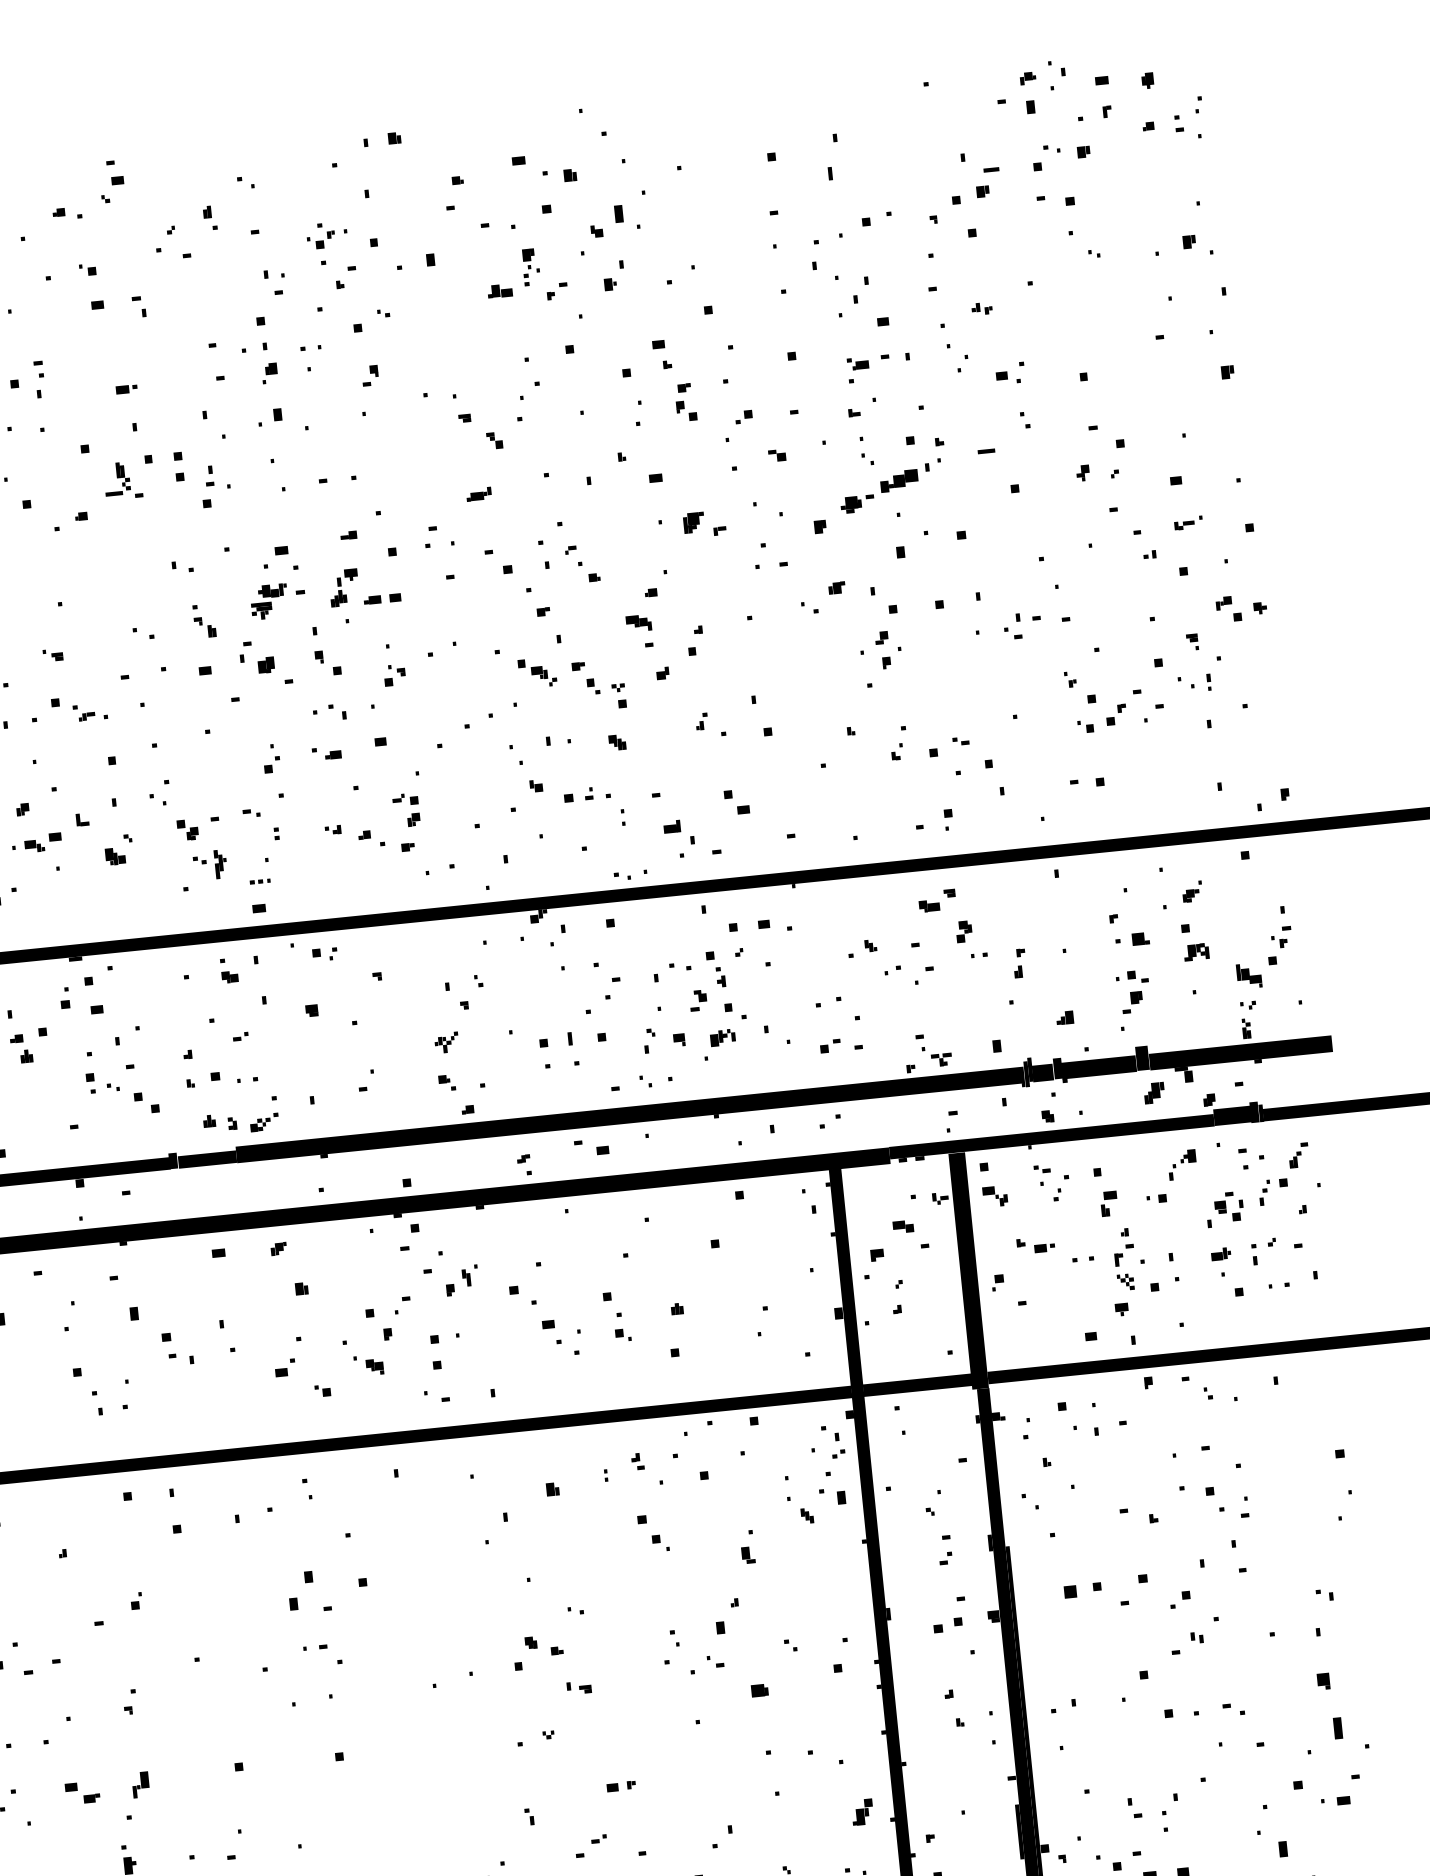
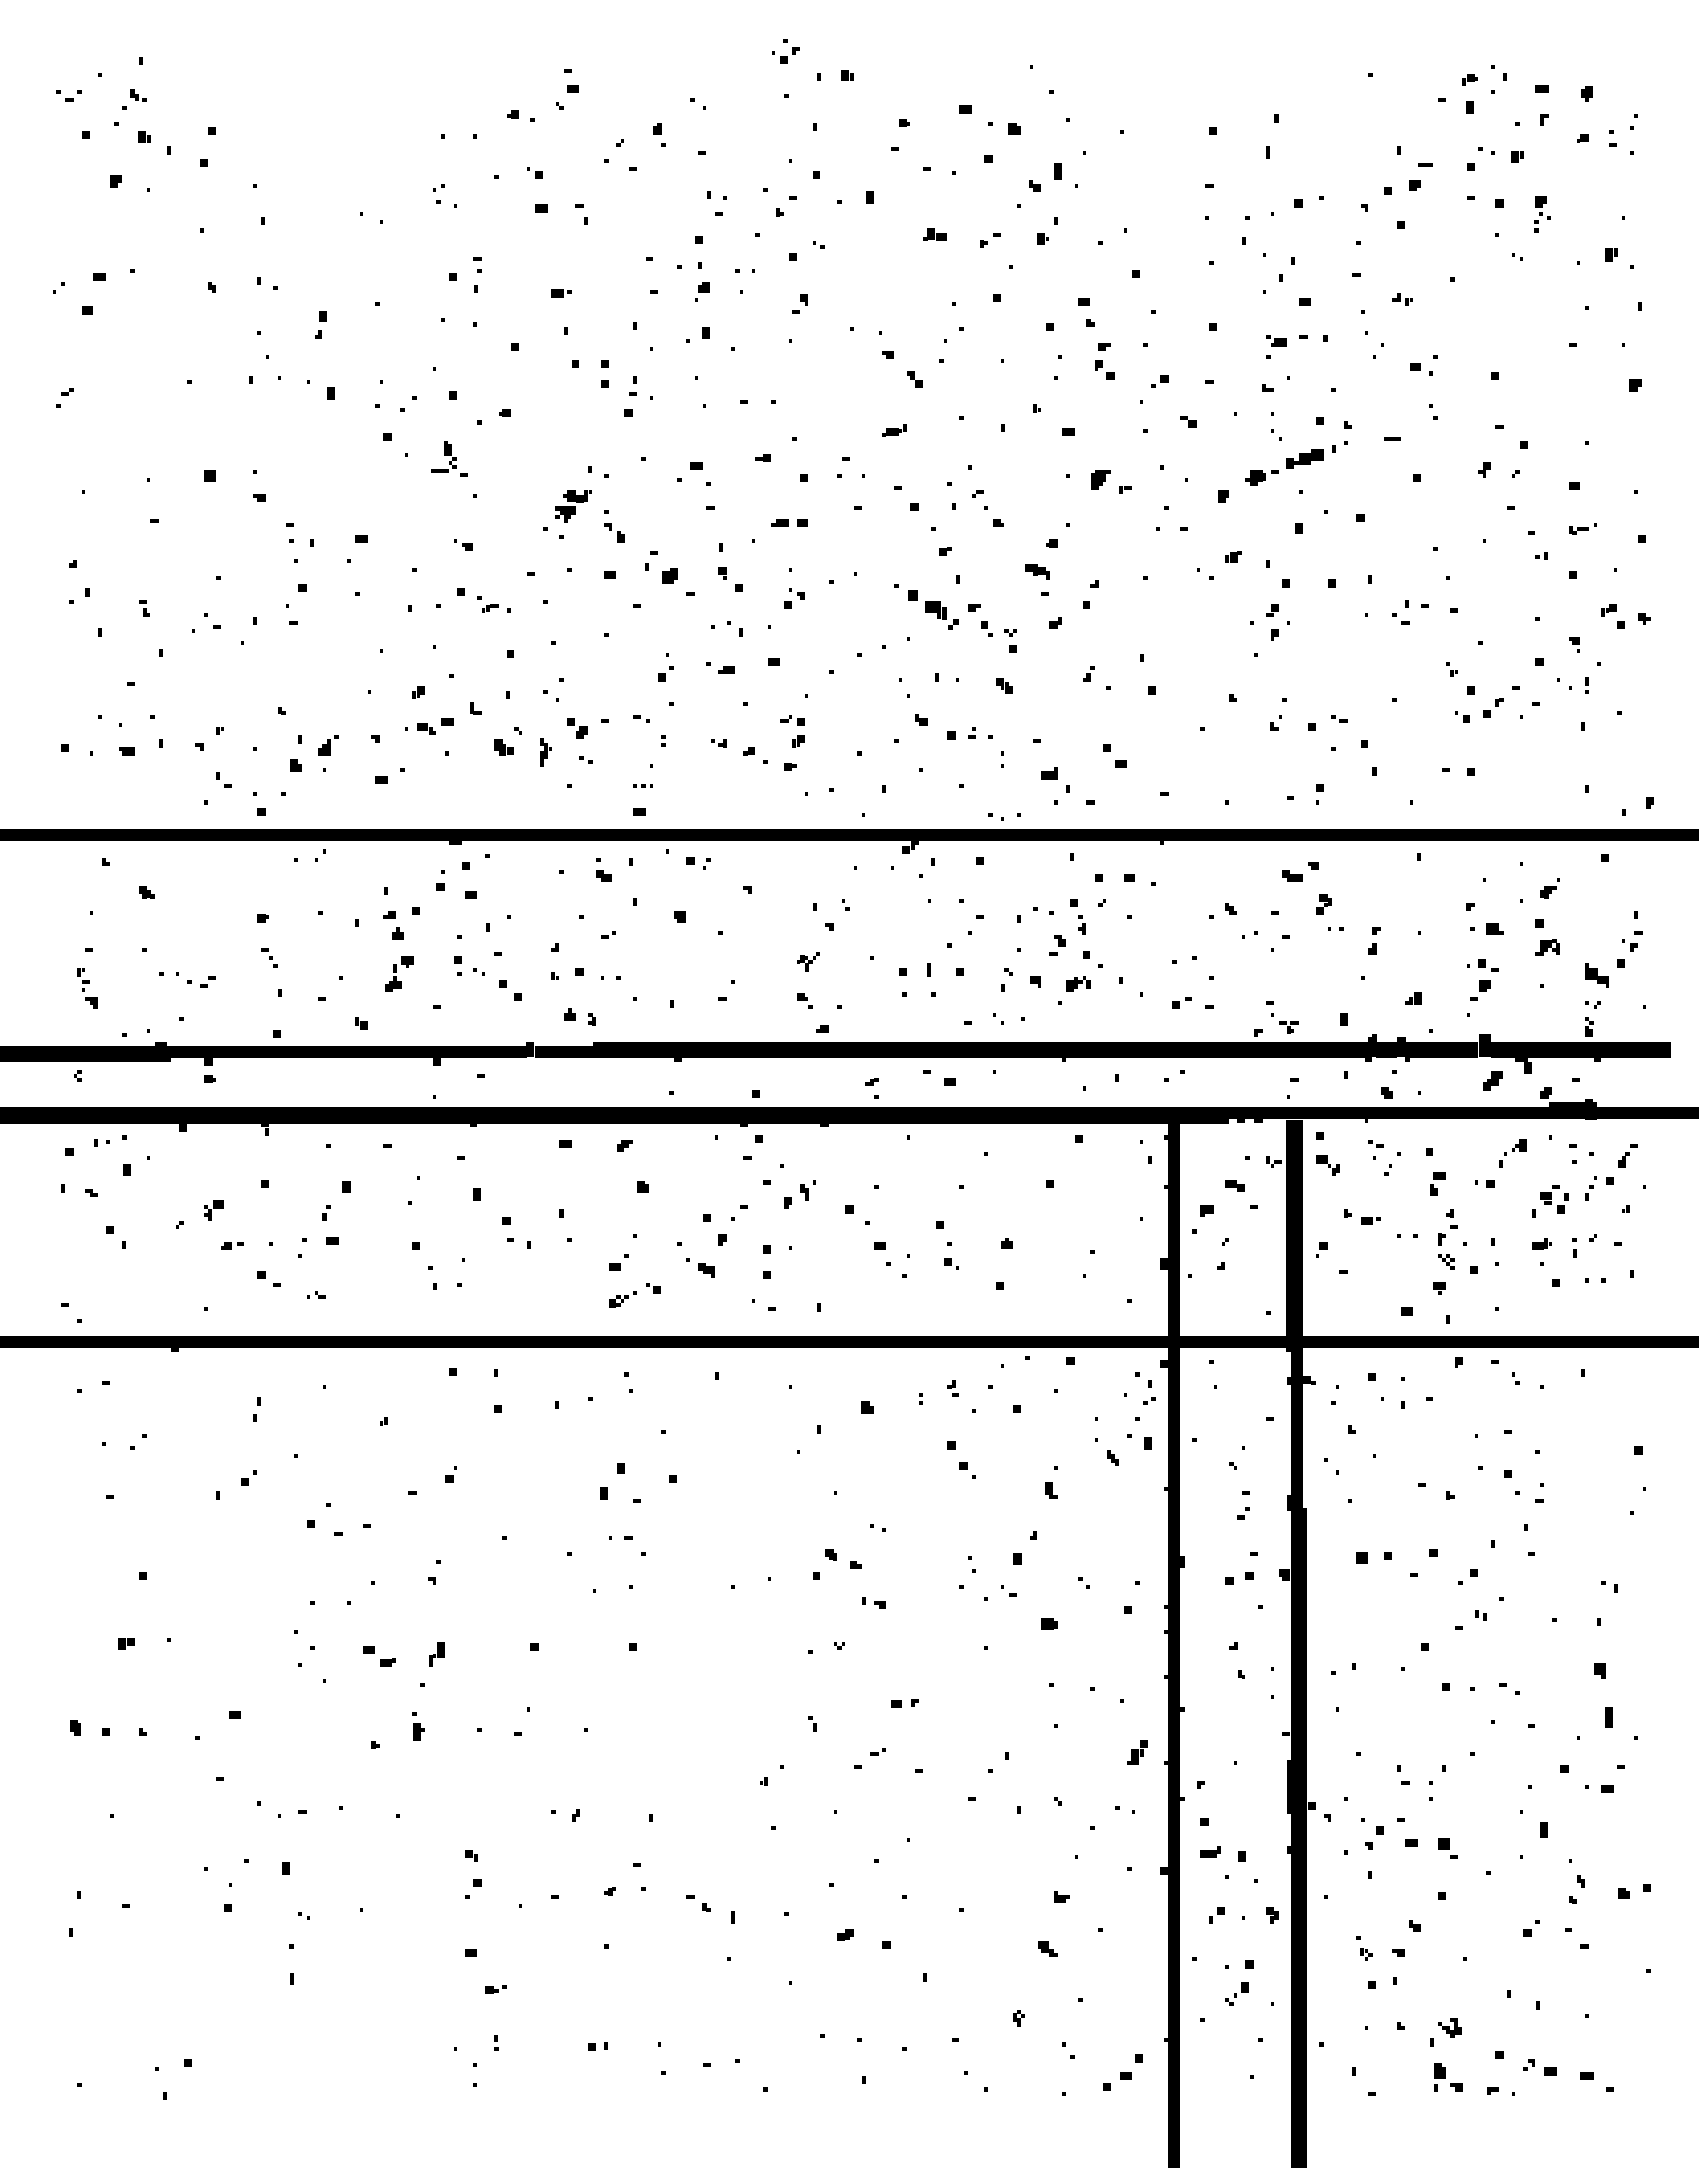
part: (320, 236) -> (785, 51), moved
part: (531, 267) -> (1542, 214), moved
part: (122, 480) -> (449, 458), moved
part: (343, 587) -> (399, 973), moved
part: (269, 601) -> (573, 506), moved
part: (537, 673) -> (933, 610), size x1.4
part: (220, 864) -> (545, 752), moved
part: (263, 1122) -> (622, 1299), moved

